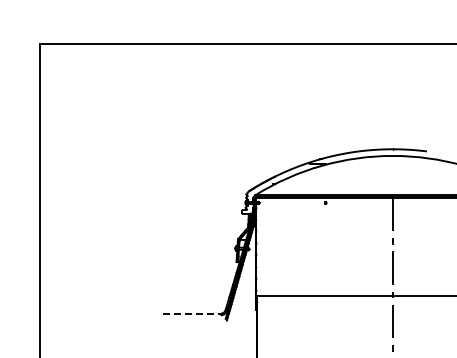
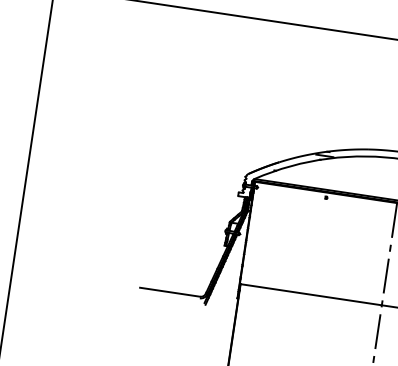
line: (191, 313) -> (169, 291), dashed -> solid

